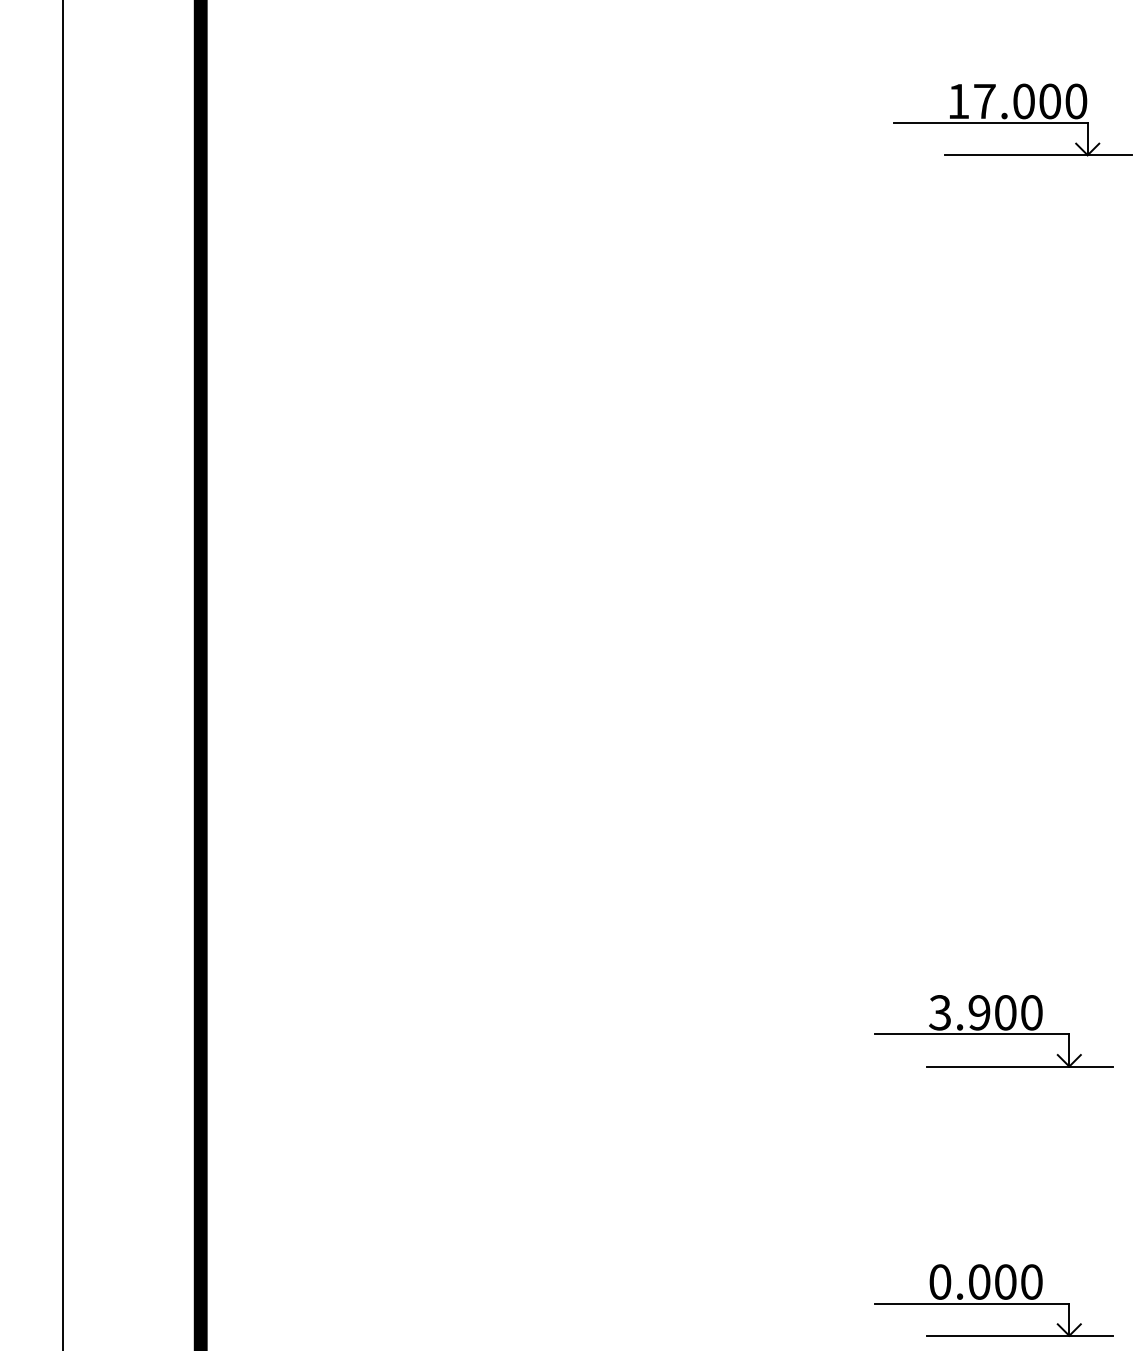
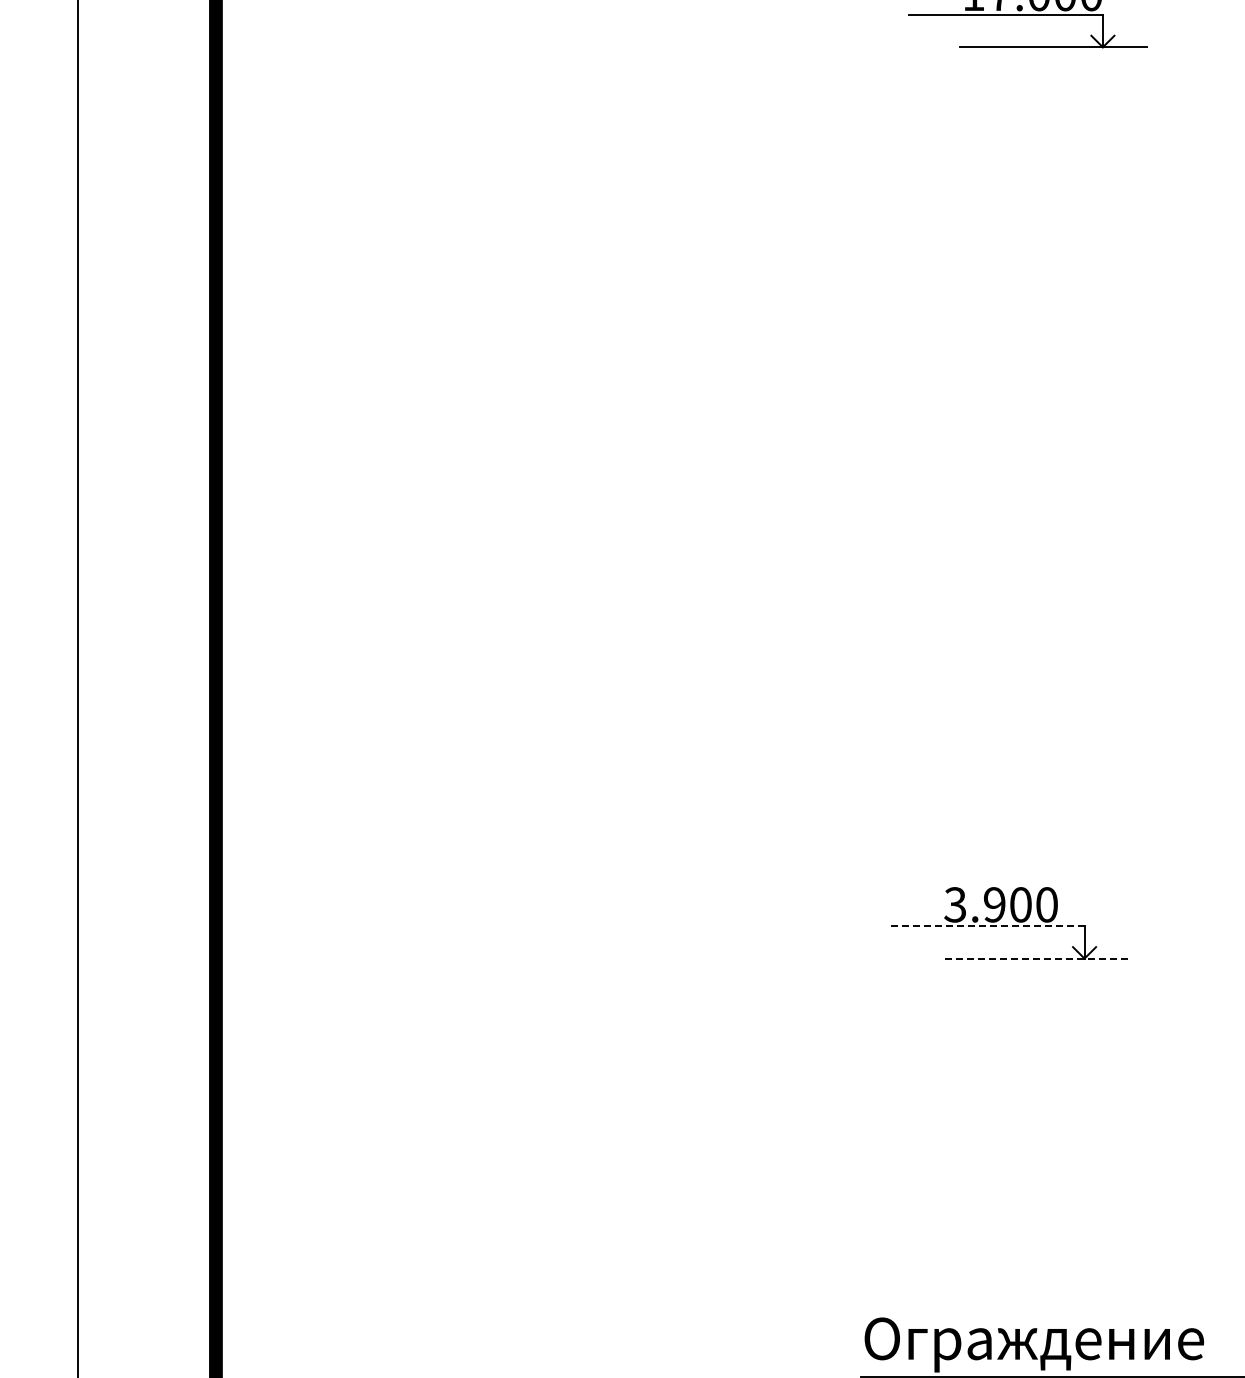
line: (972, 1034) -> (987, 926), solid -> dashed
line: (1019, 1066) -> (1034, 958), solid -> dashed
part: (993, 1300) -> (1008, 1192), removed

